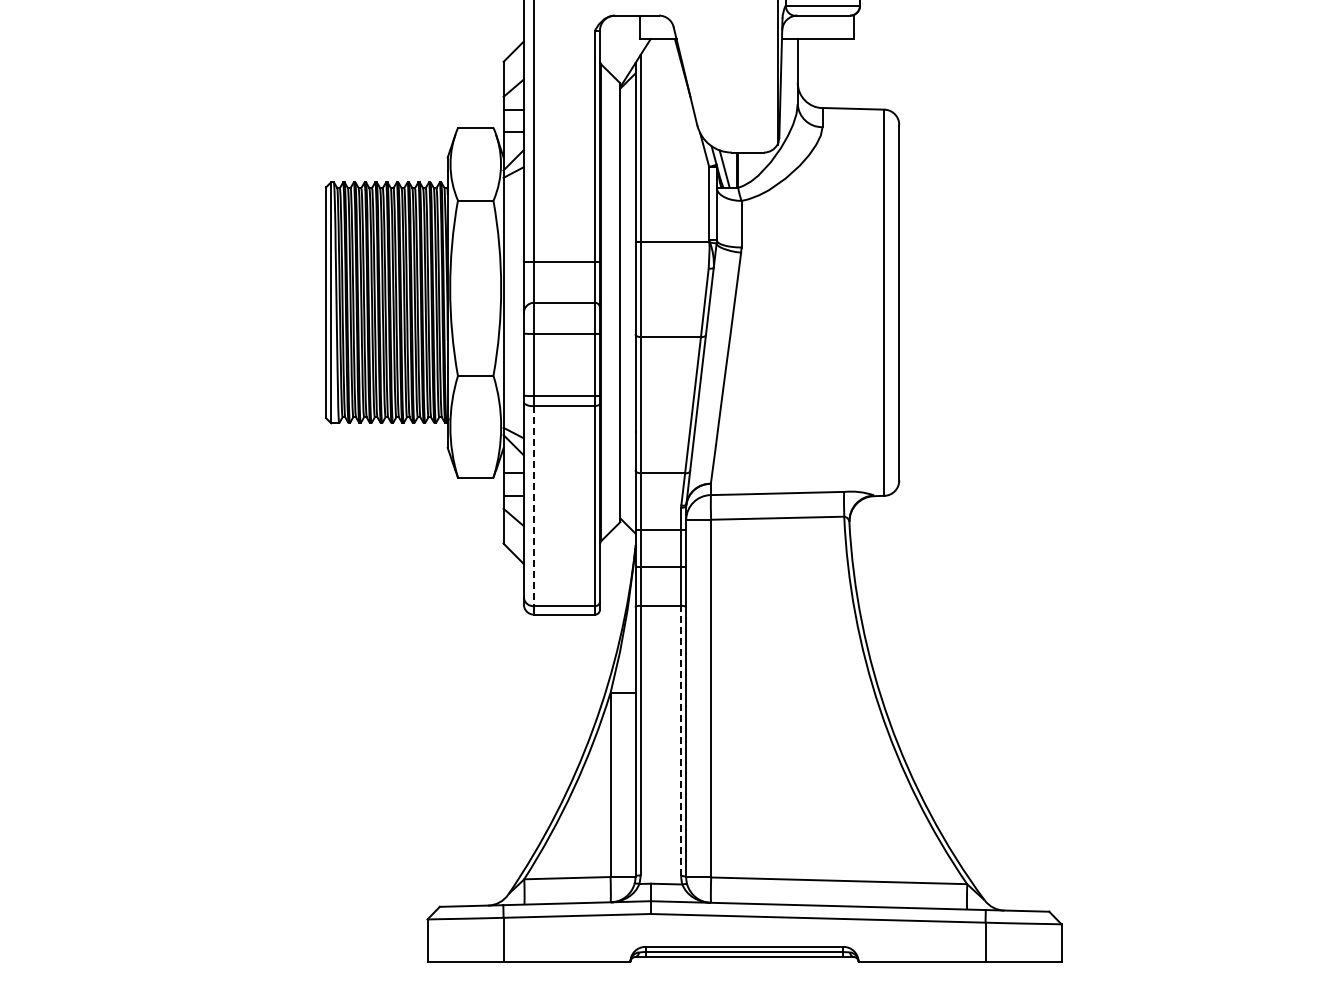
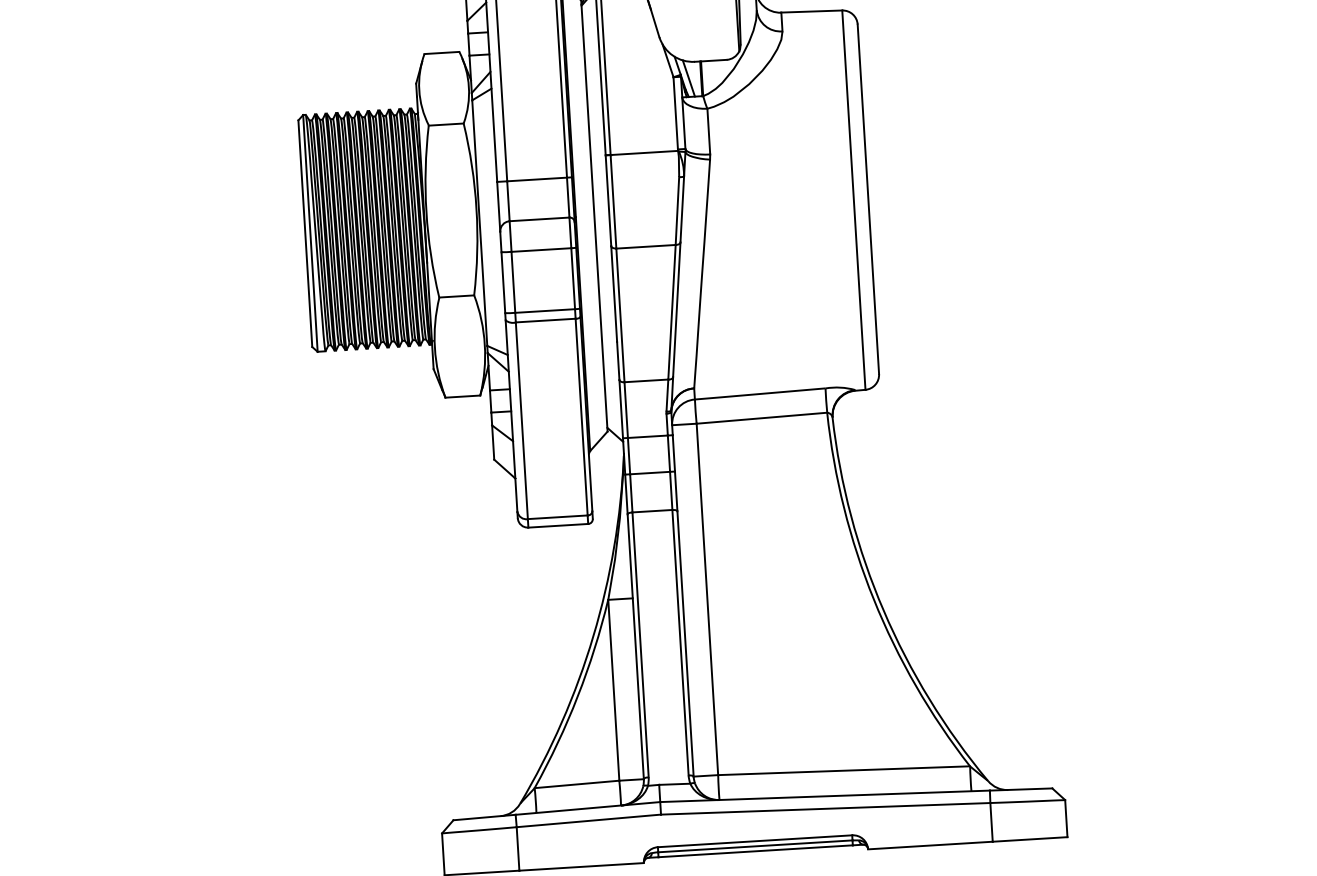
line: (534, 506) -> (522, 421), dashed -> solid
line: (681, 740) -> (680, 642), dashed -> solid

